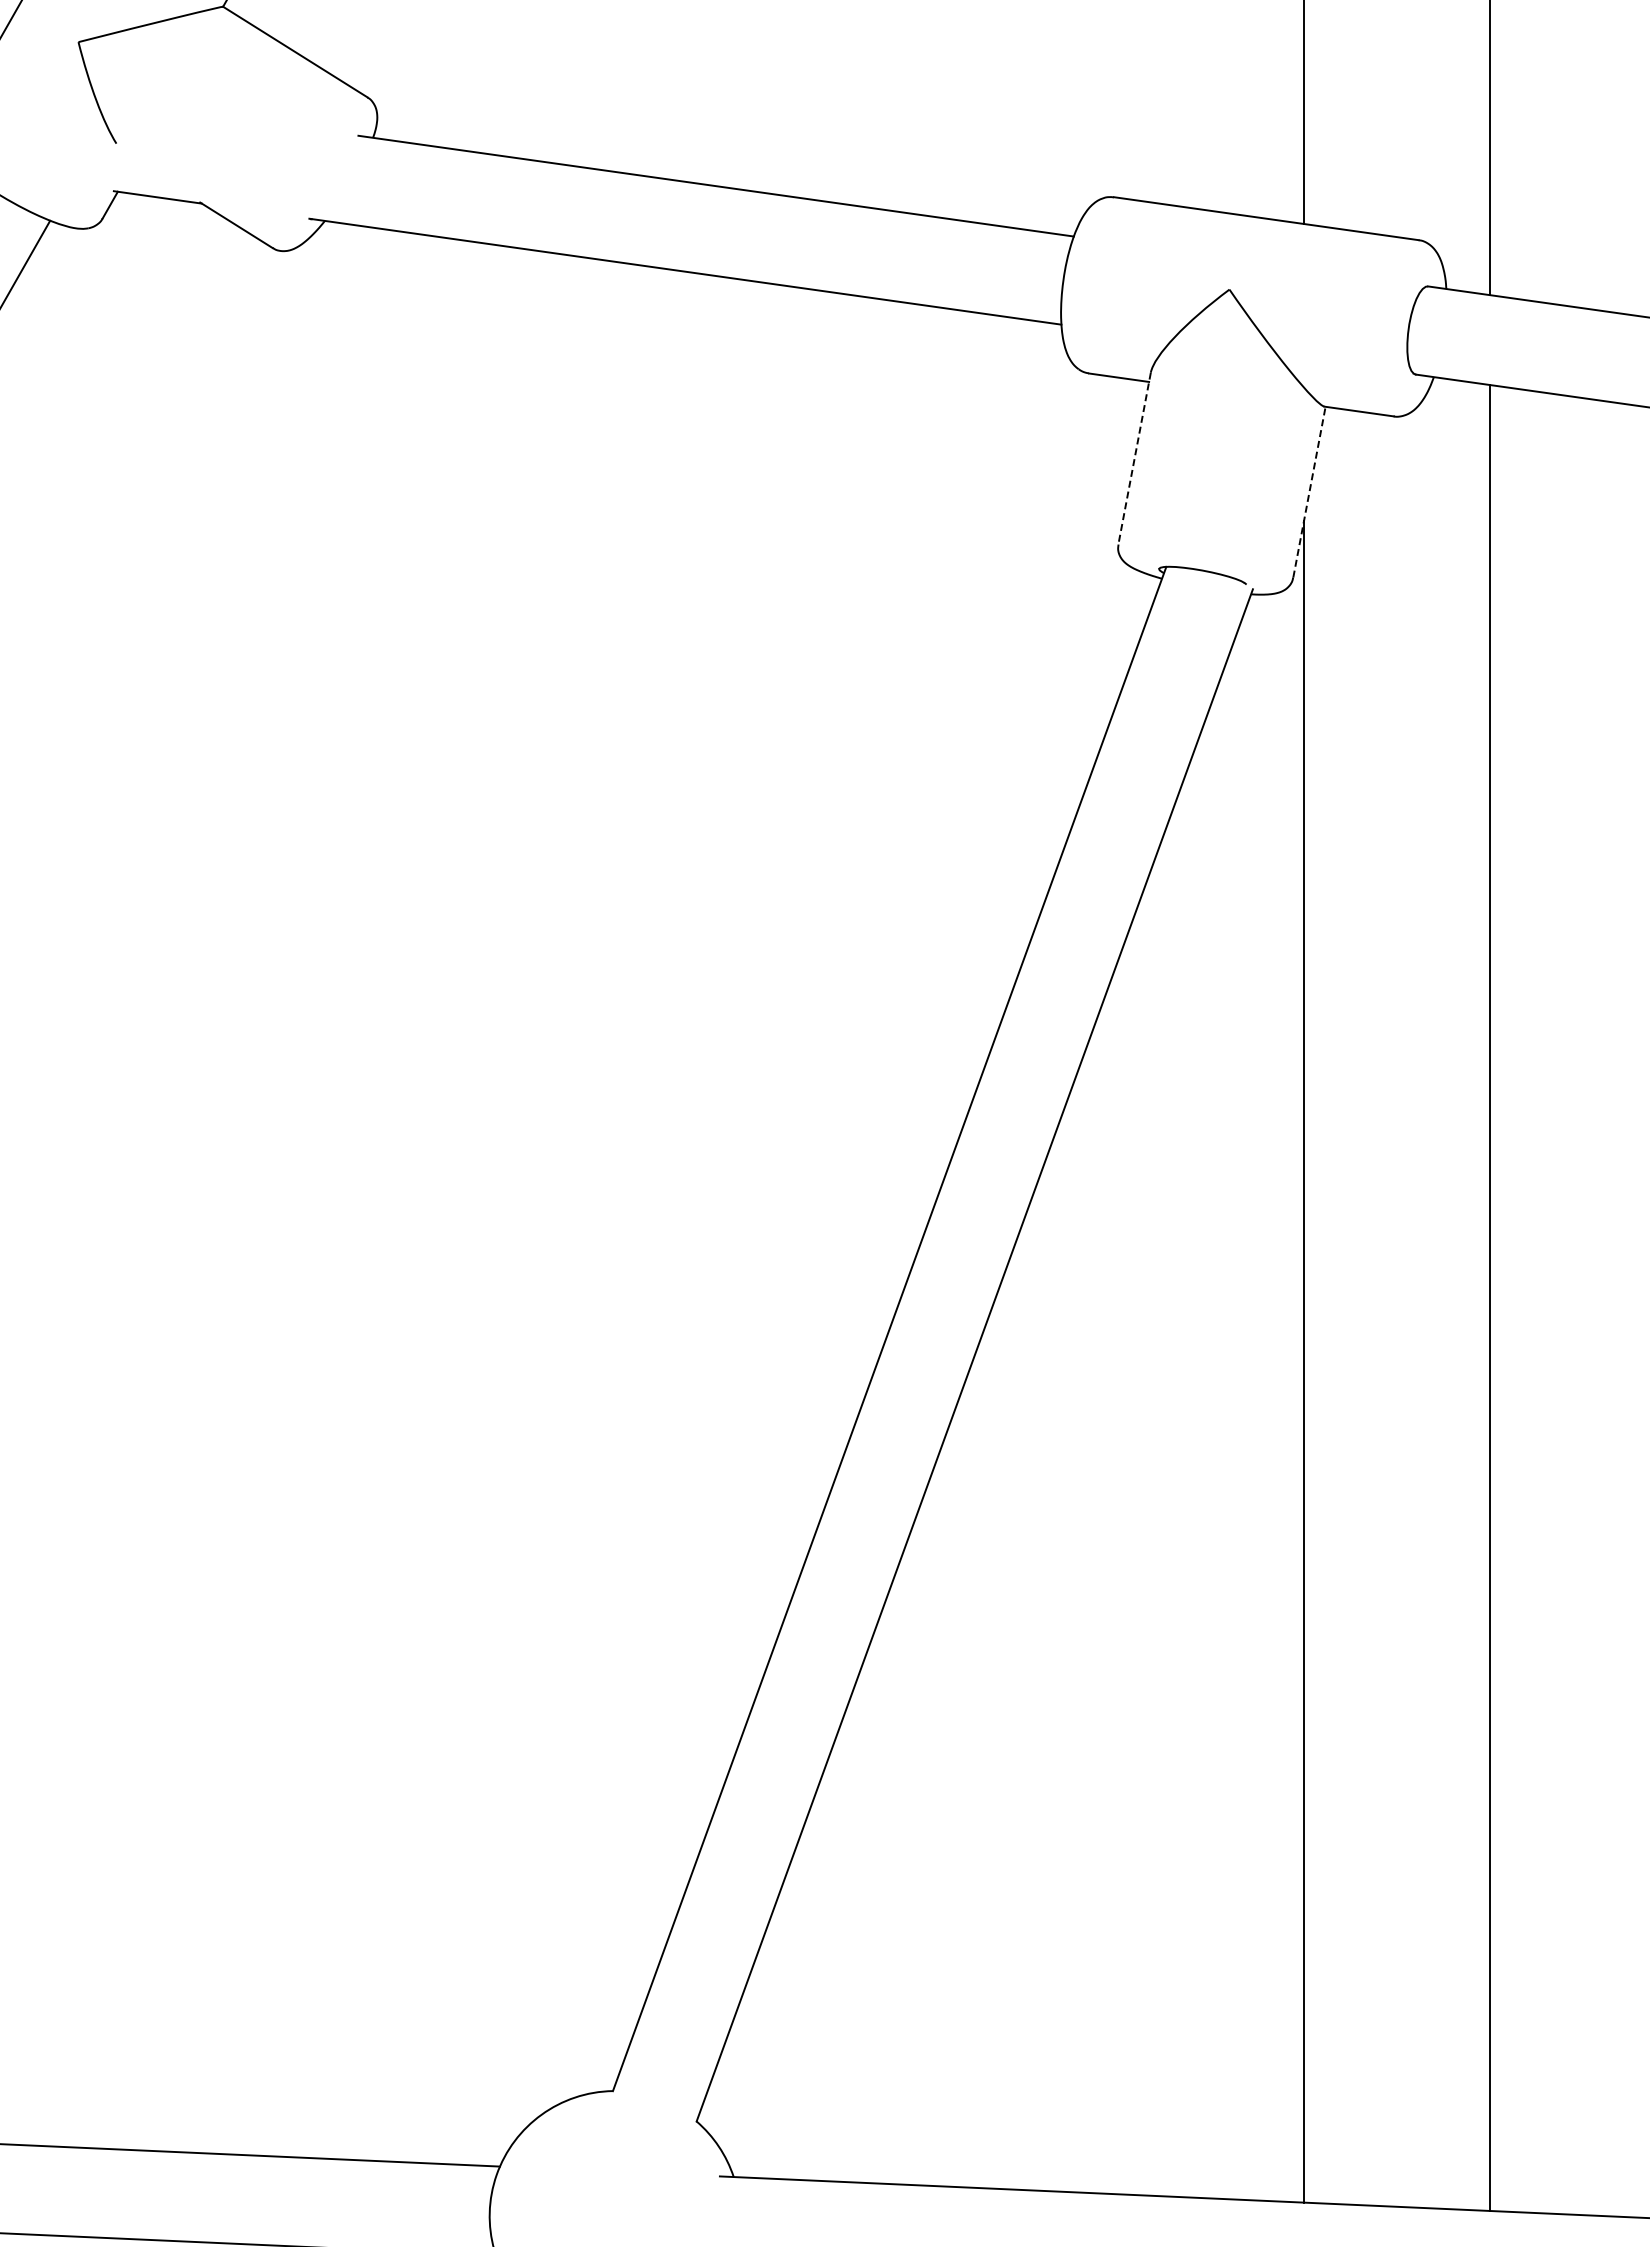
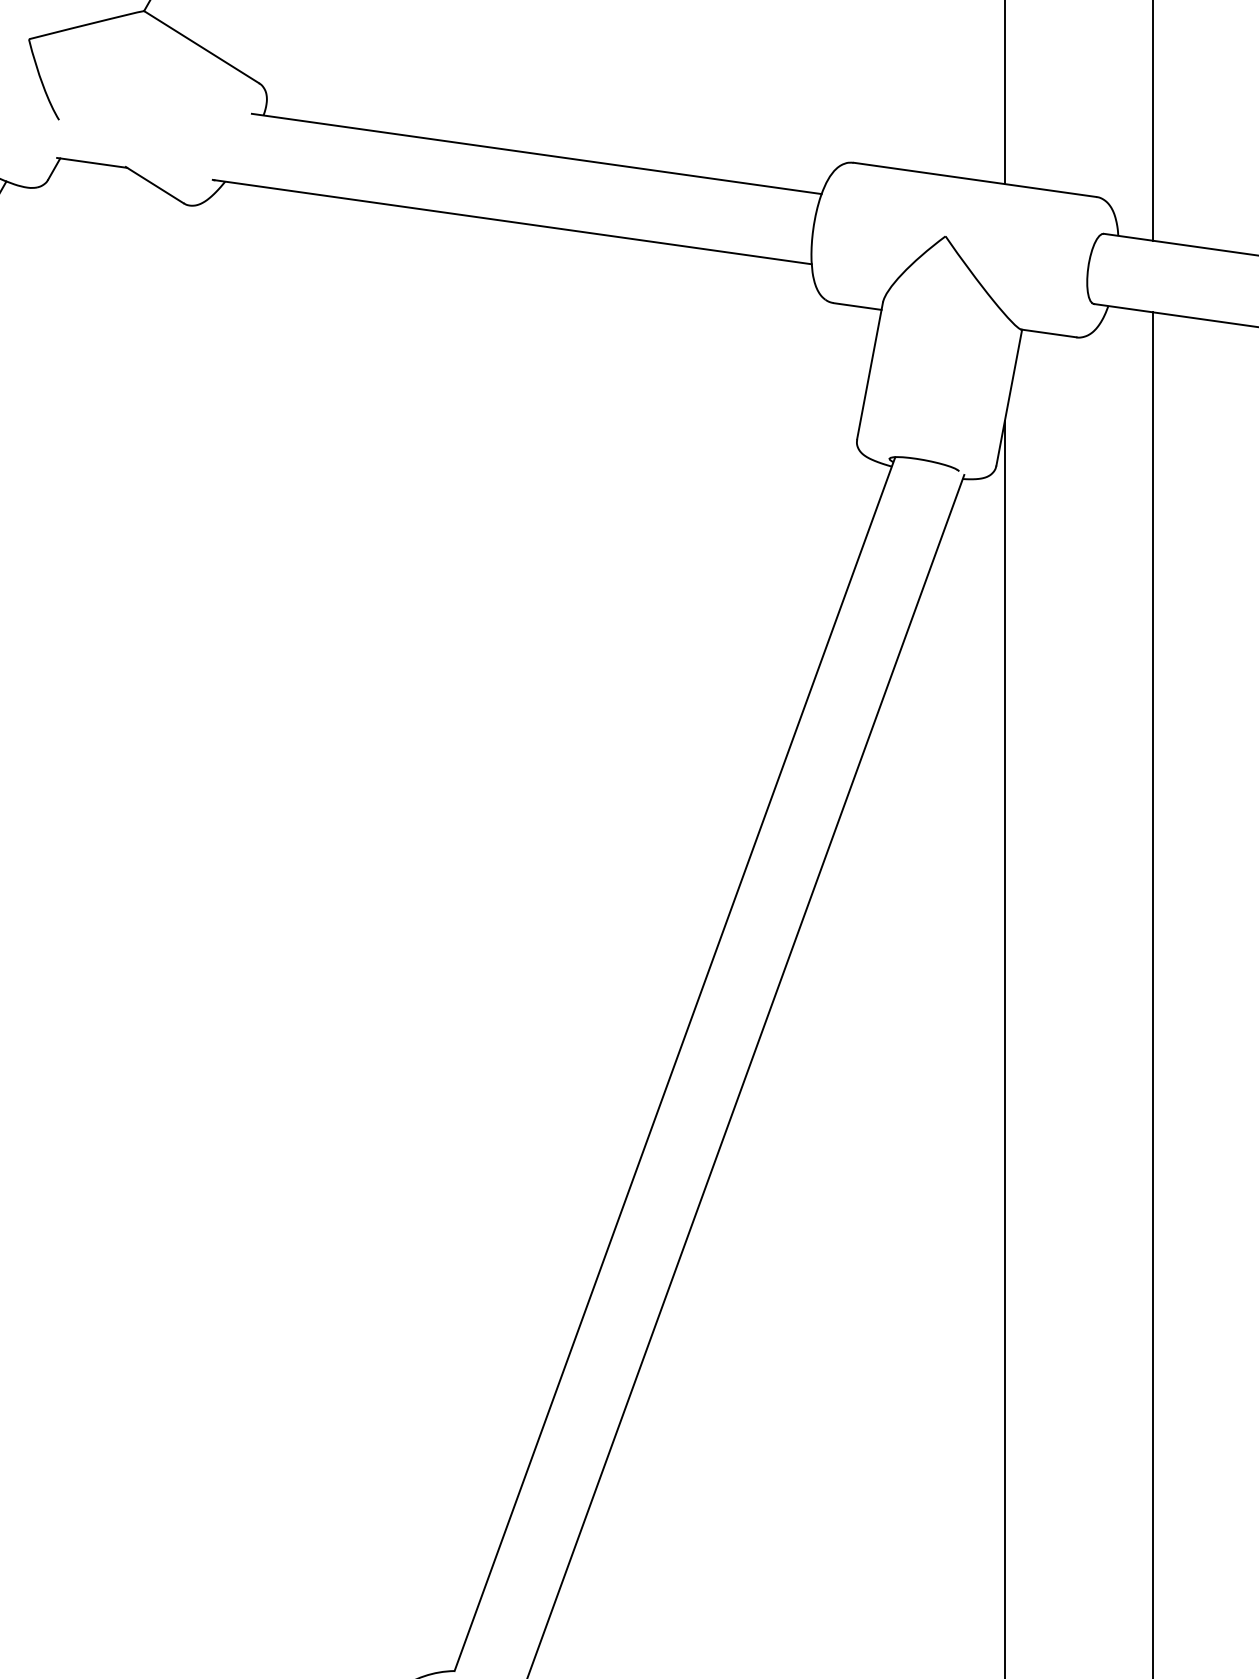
line: (1134, 459) -> (869, 371), dashed -> solid
line: (1309, 492) -> (1009, 397), dashed -> solid

